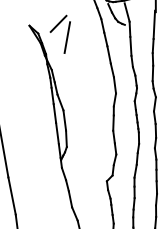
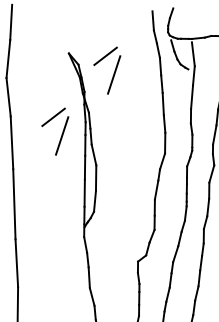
part: (32, 90) -> (61, 134), added

